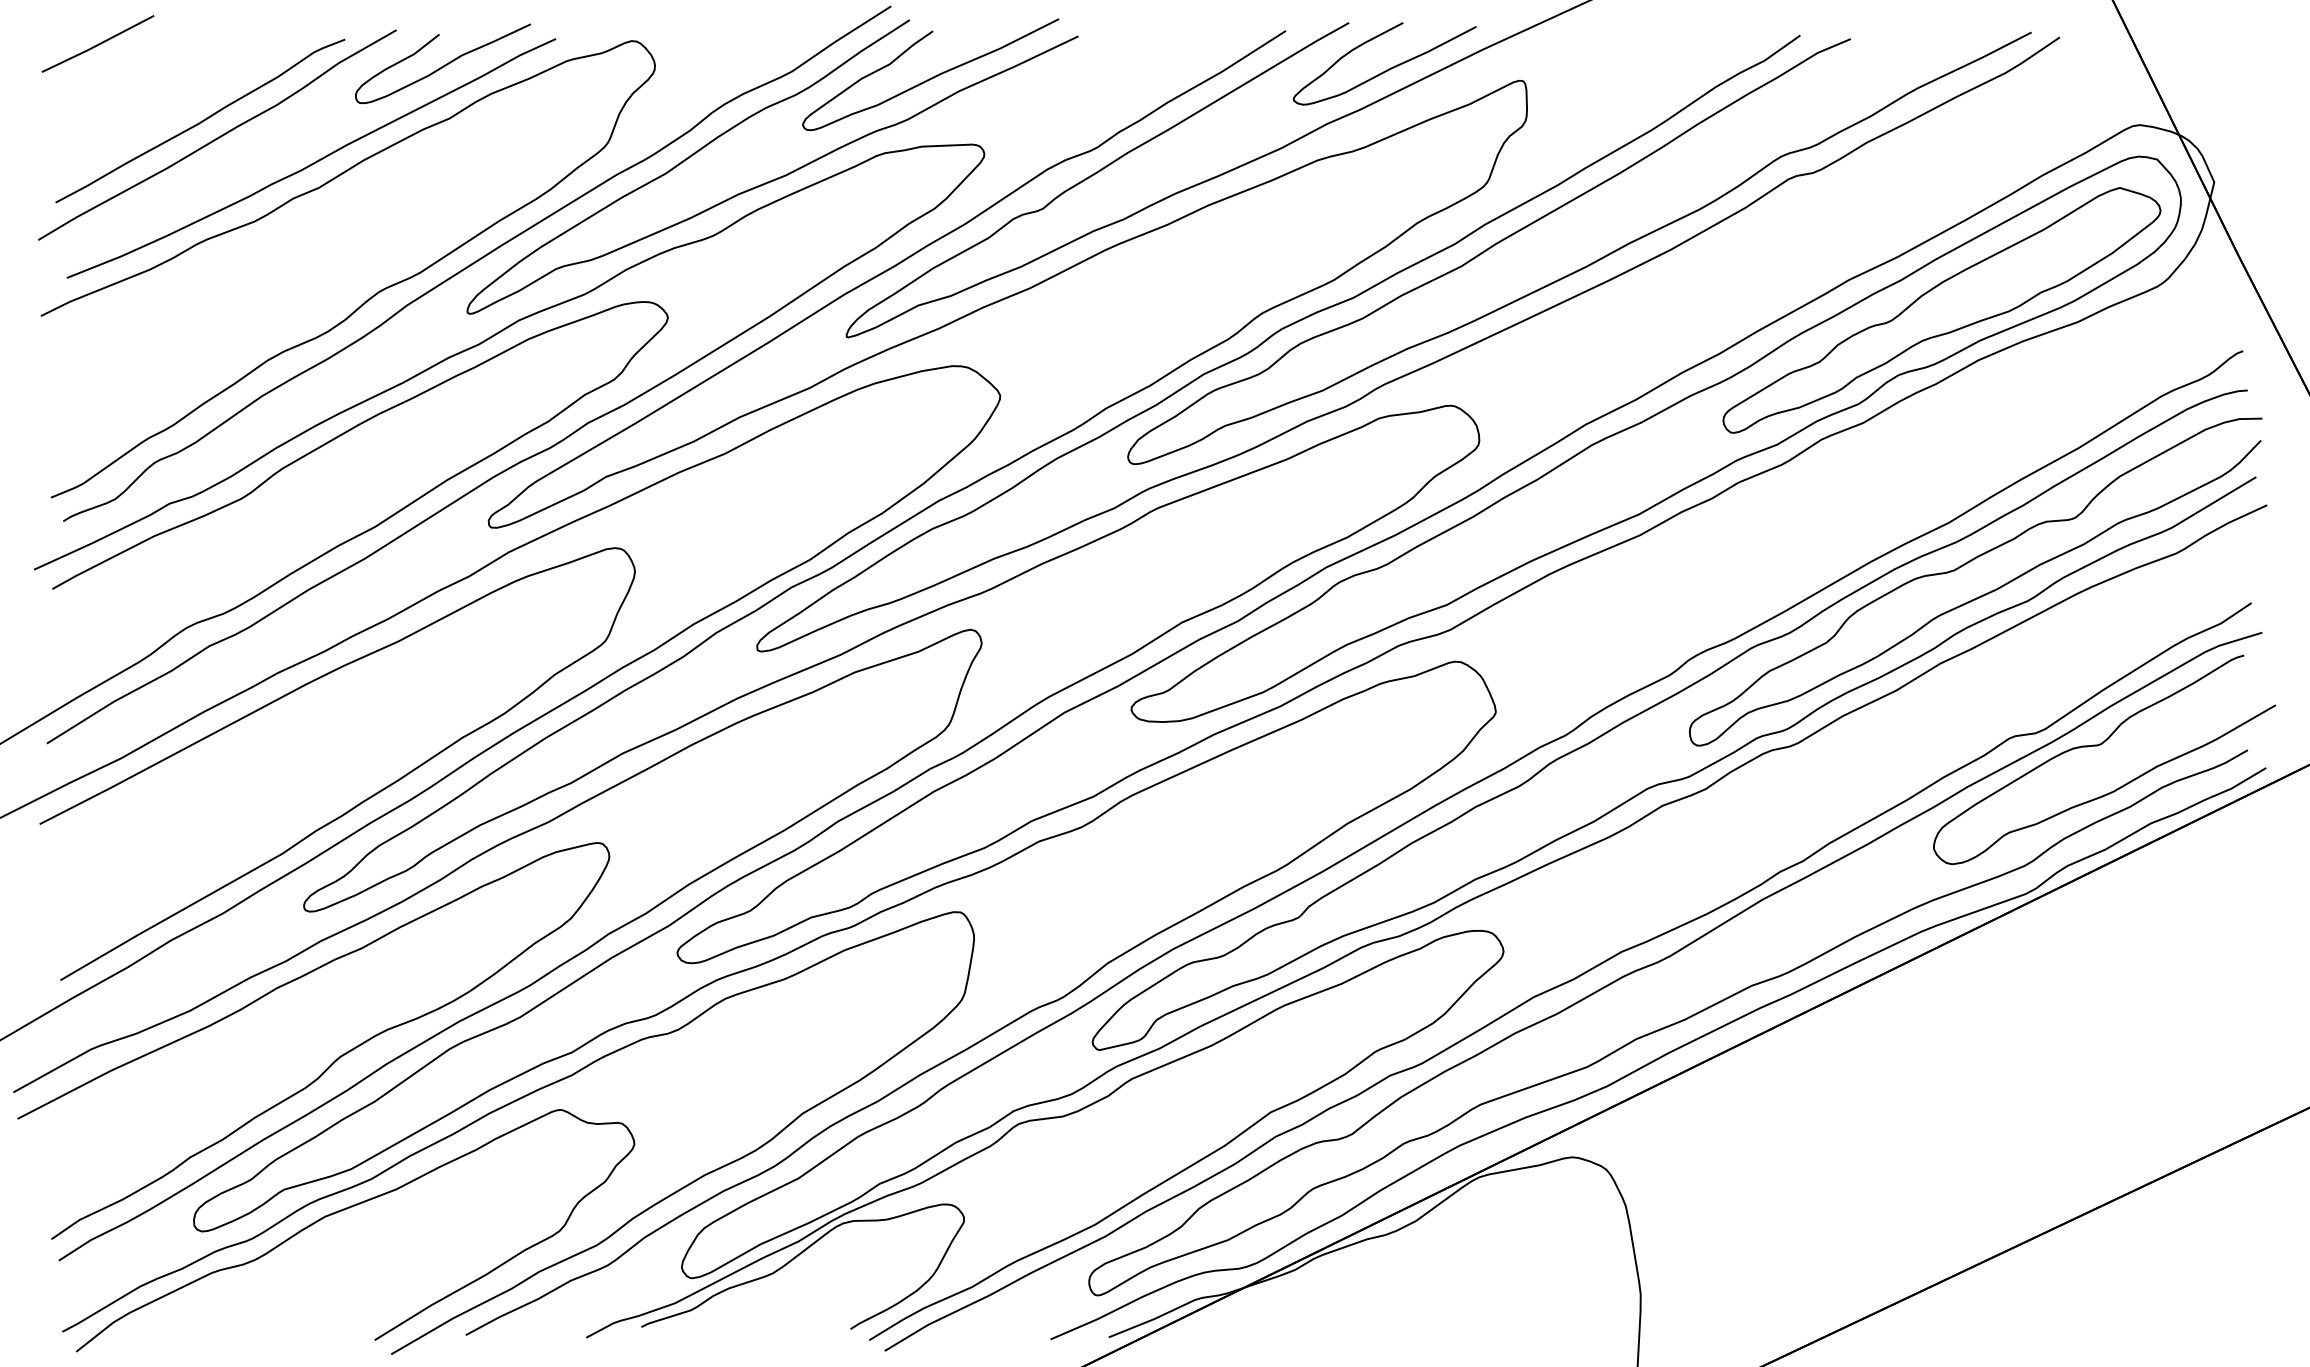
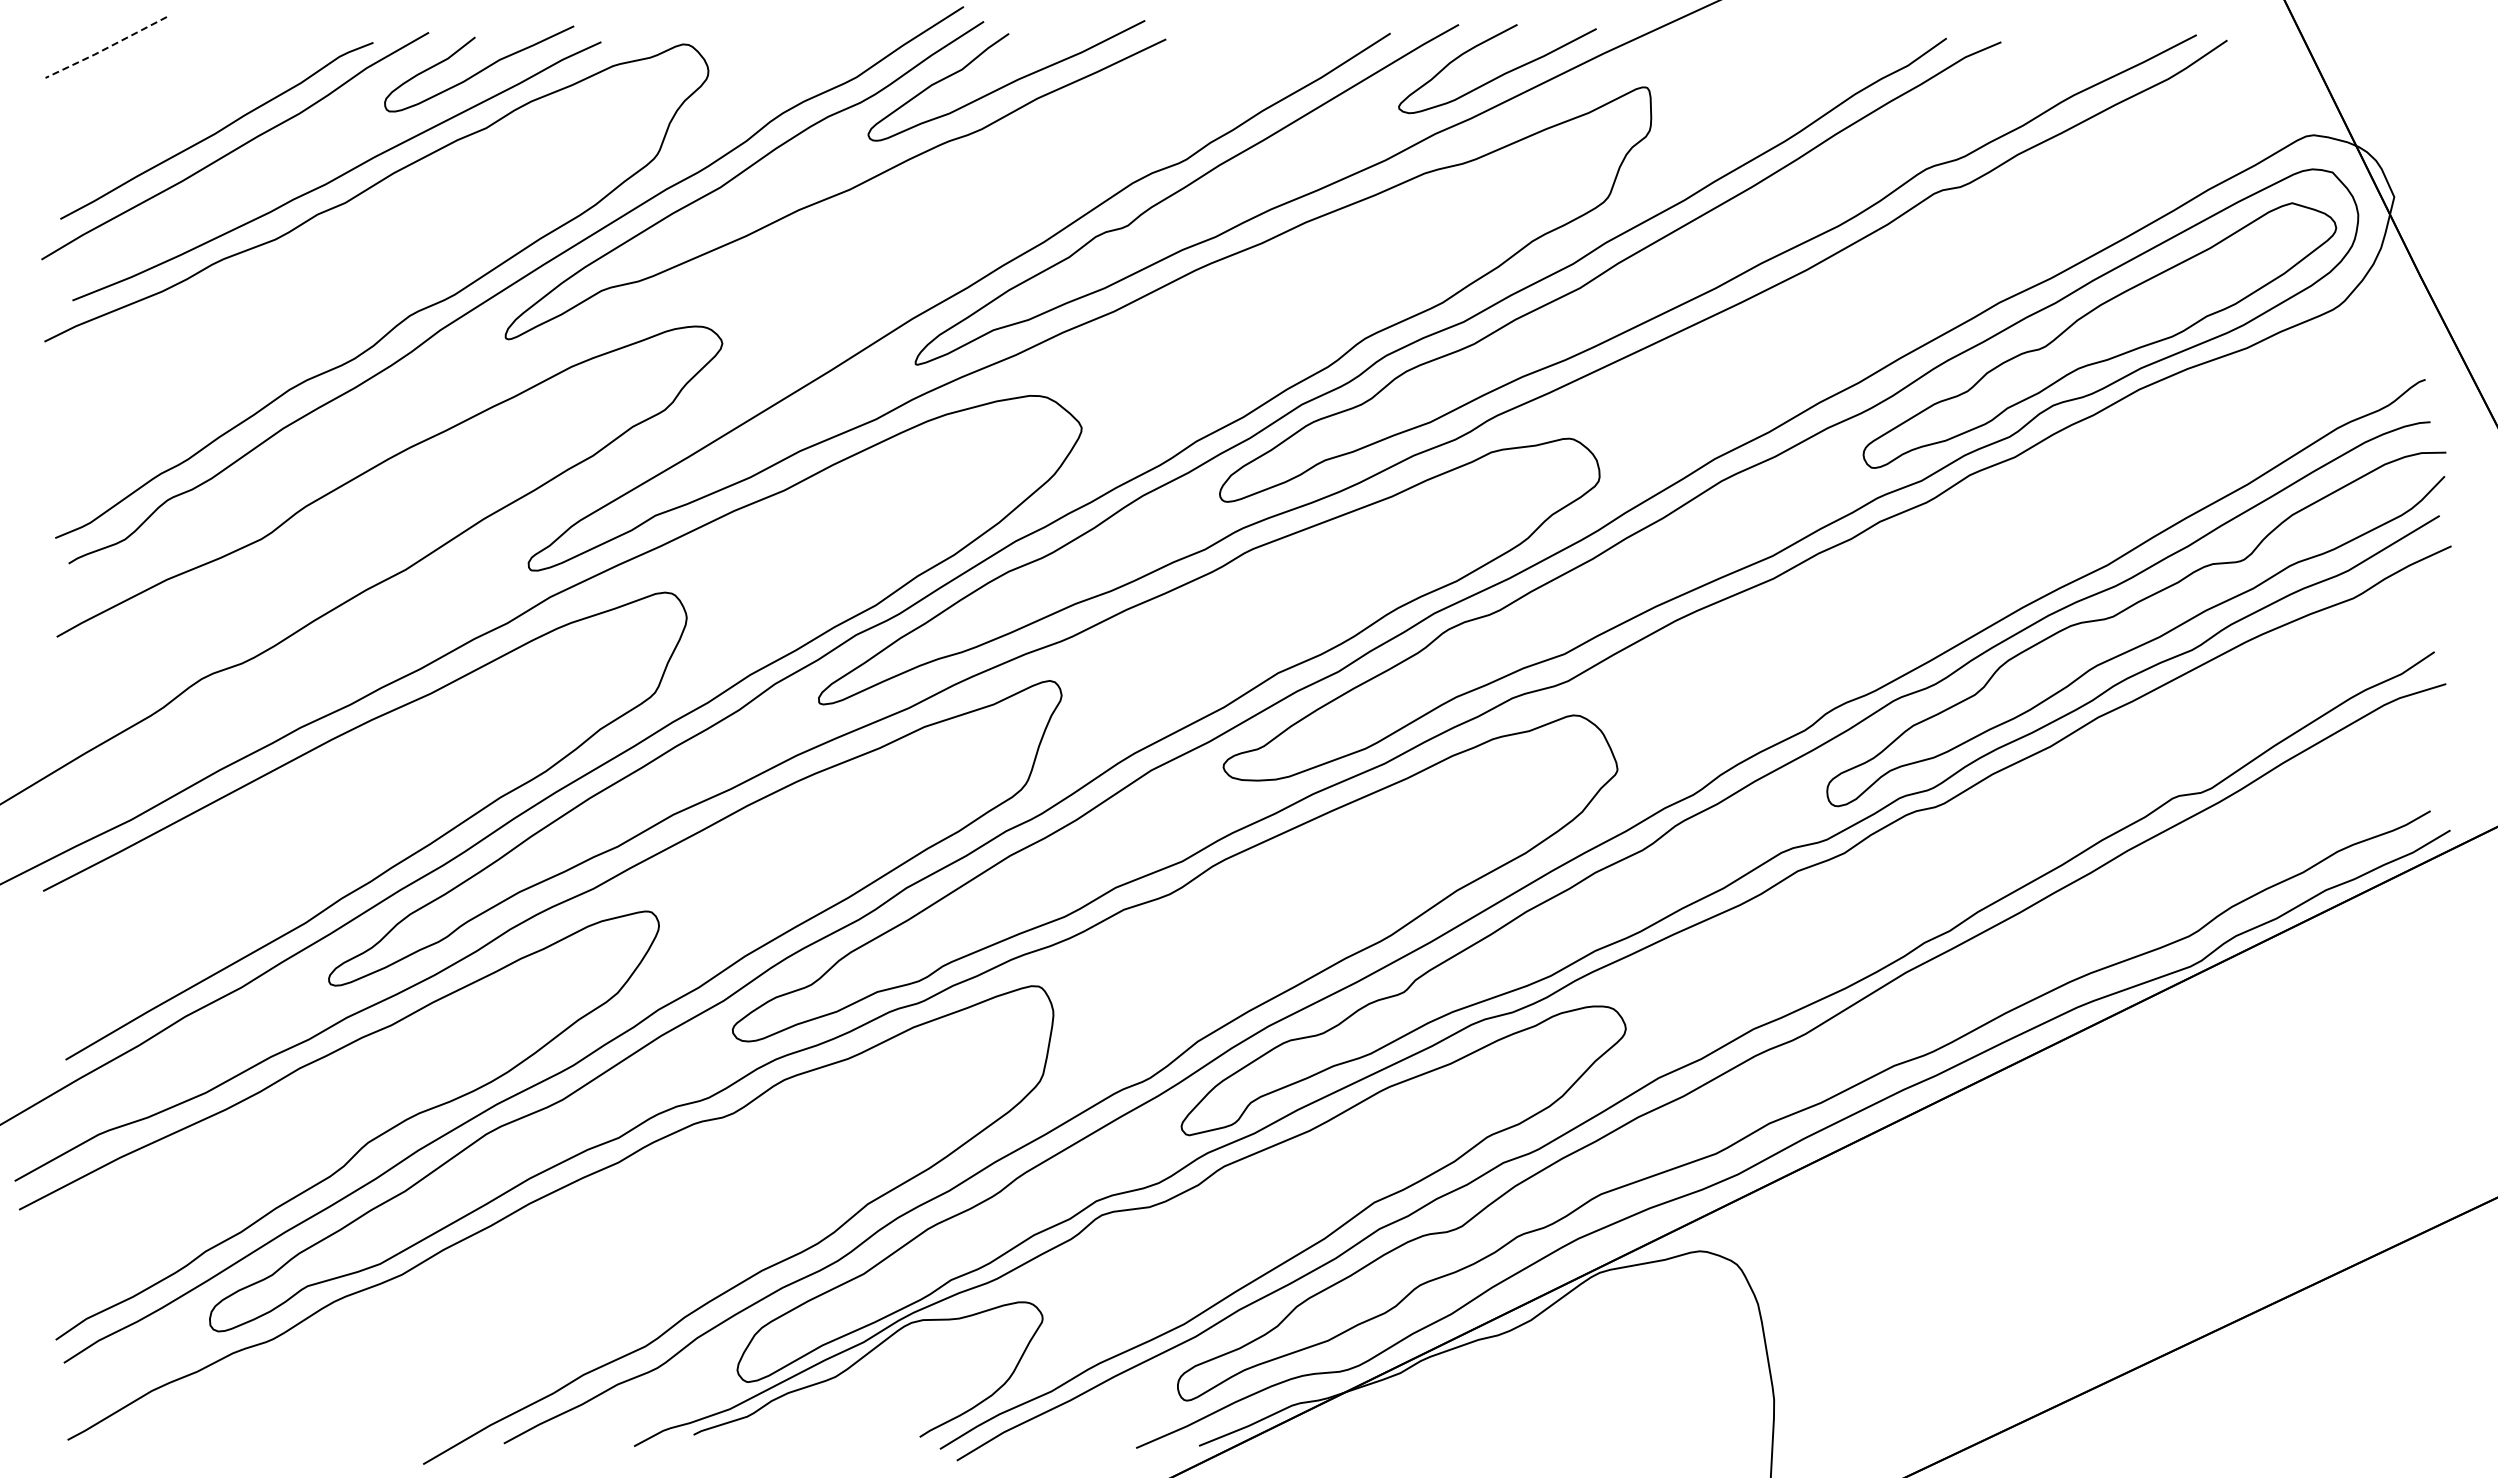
line: (98, 44) -> (106, 48), solid -> dashed
curve: (518, 461) -> (560, 499), removed
curve: (2098, 745) -> (2269, 806), removed
curve: (345, 1210) -> (373, 1308), removed

